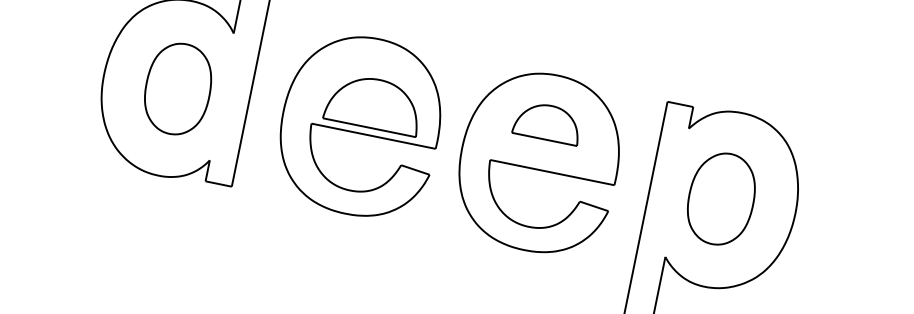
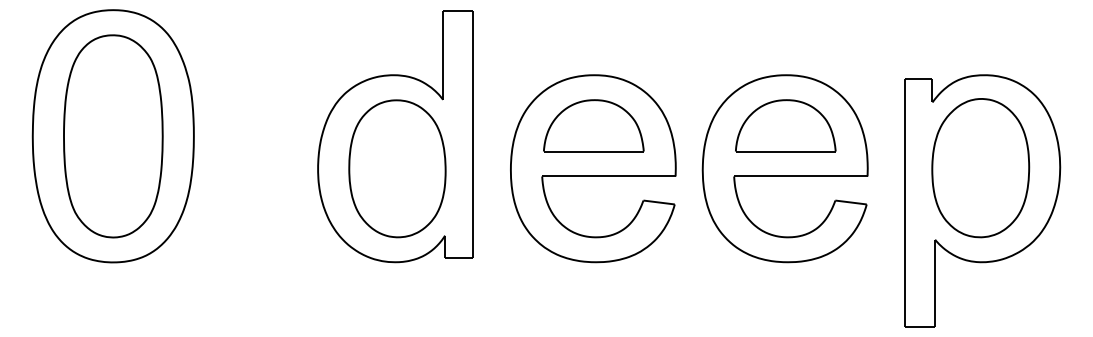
part: (178, 88) -> (397, 168), size x1.43
part: (374, 103) -> (593, 125), moved
part: (547, 122) -> (785, 125), size x1.43
part: (721, 199) -> (980, 168), size x1.43

